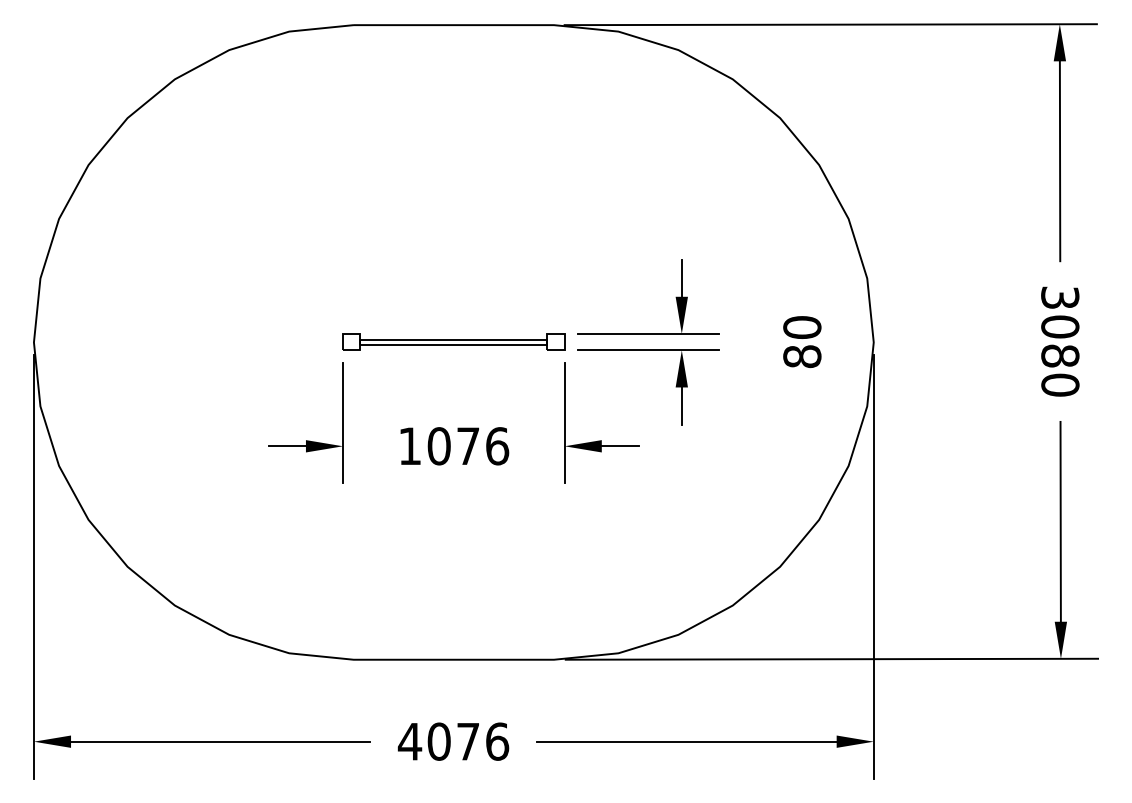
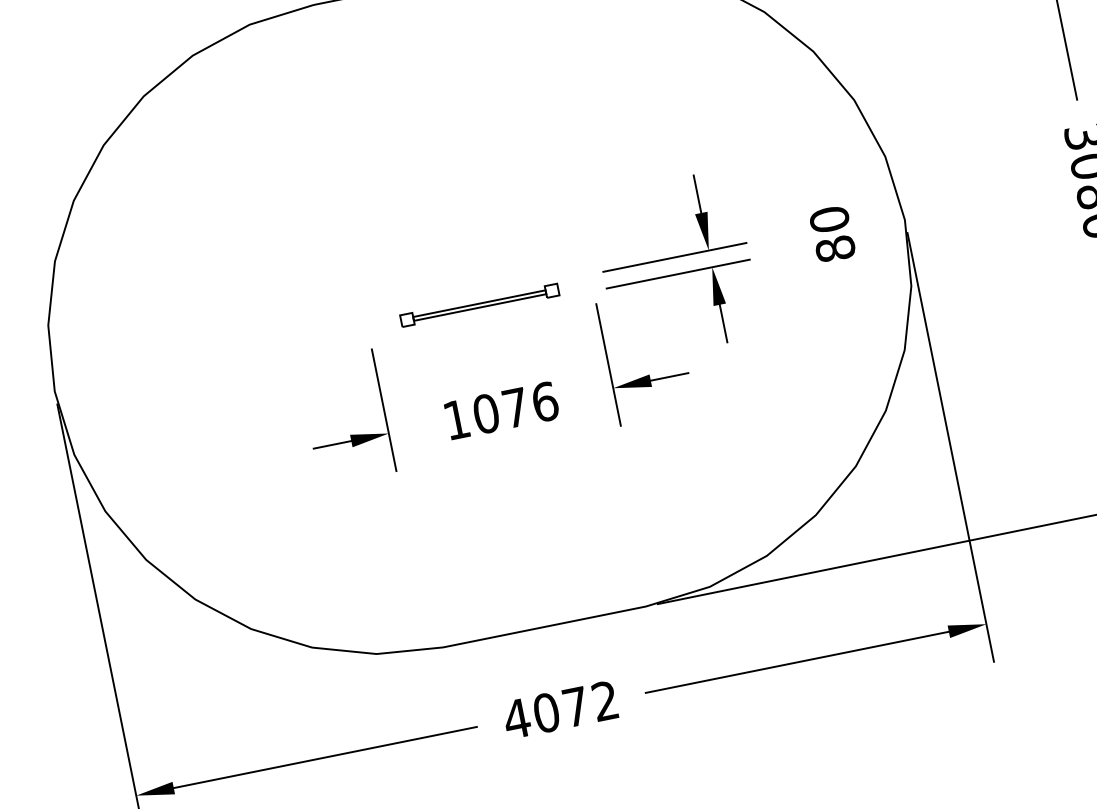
part: (453, 341) -> (479, 304), size x0.7
text: (497, 741) -> (605, 700), 4076 -> 4072

